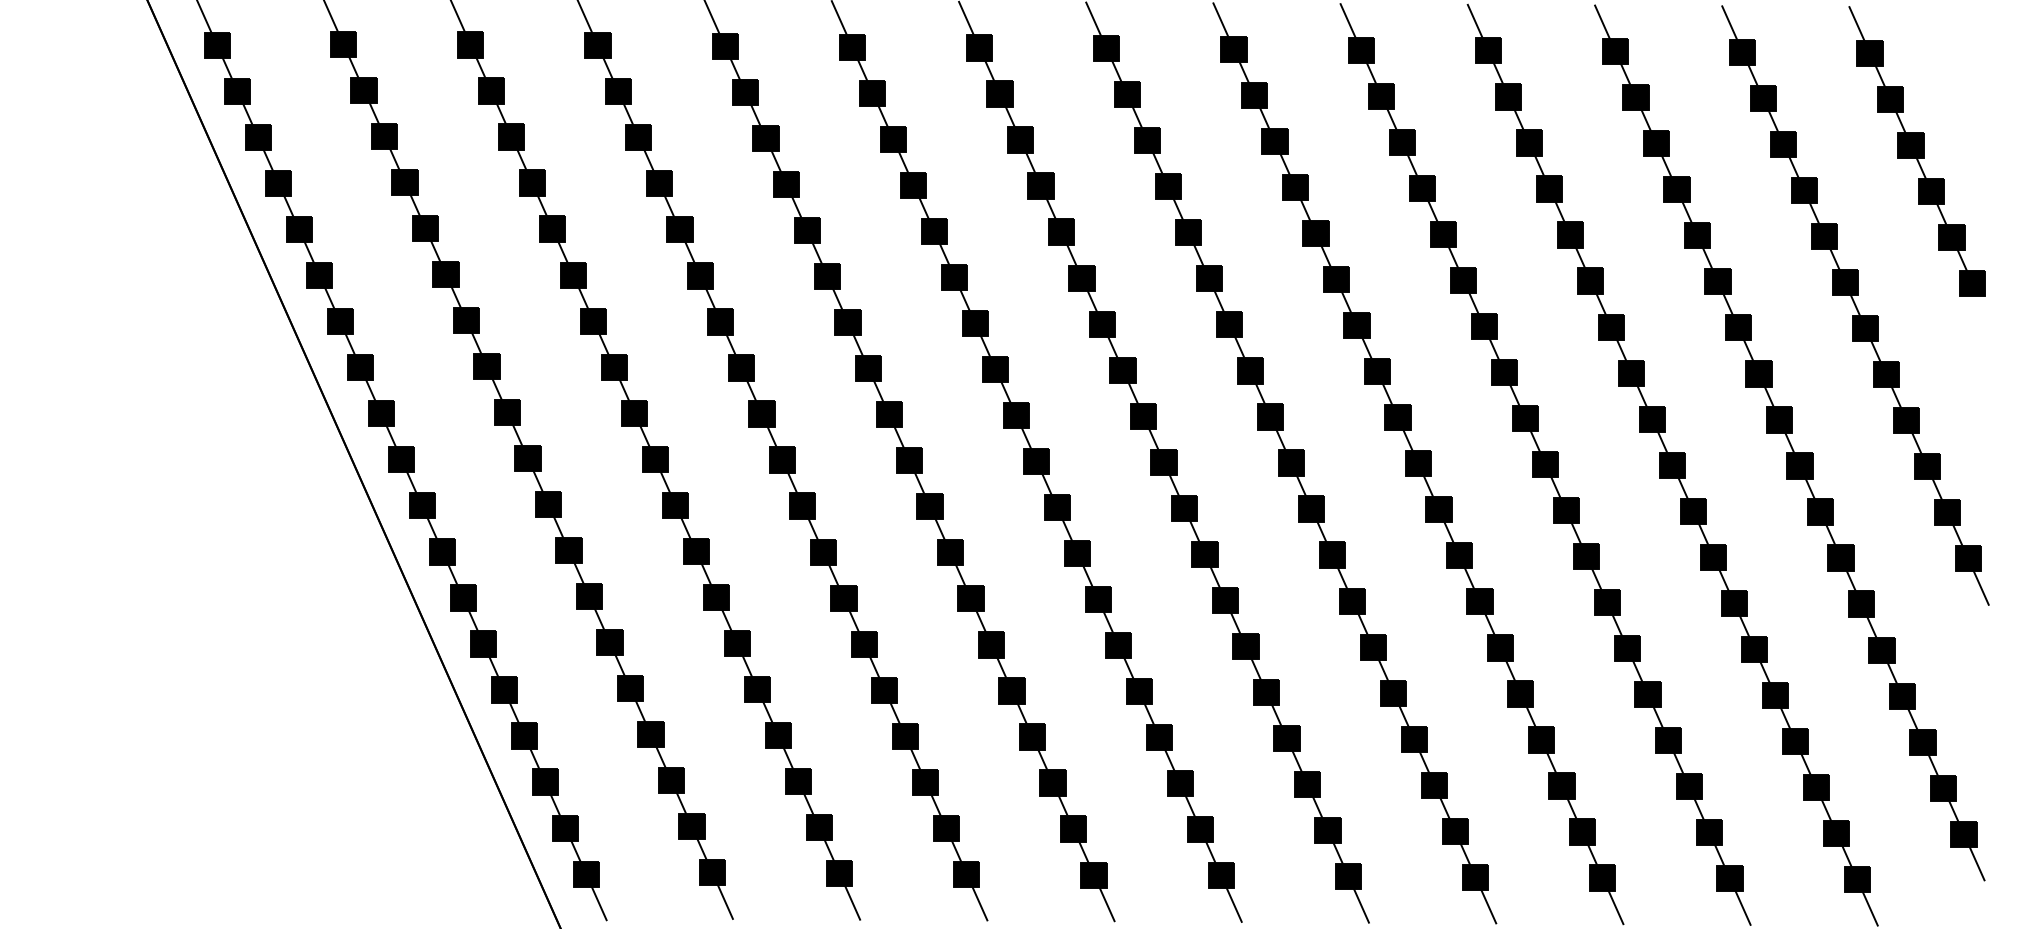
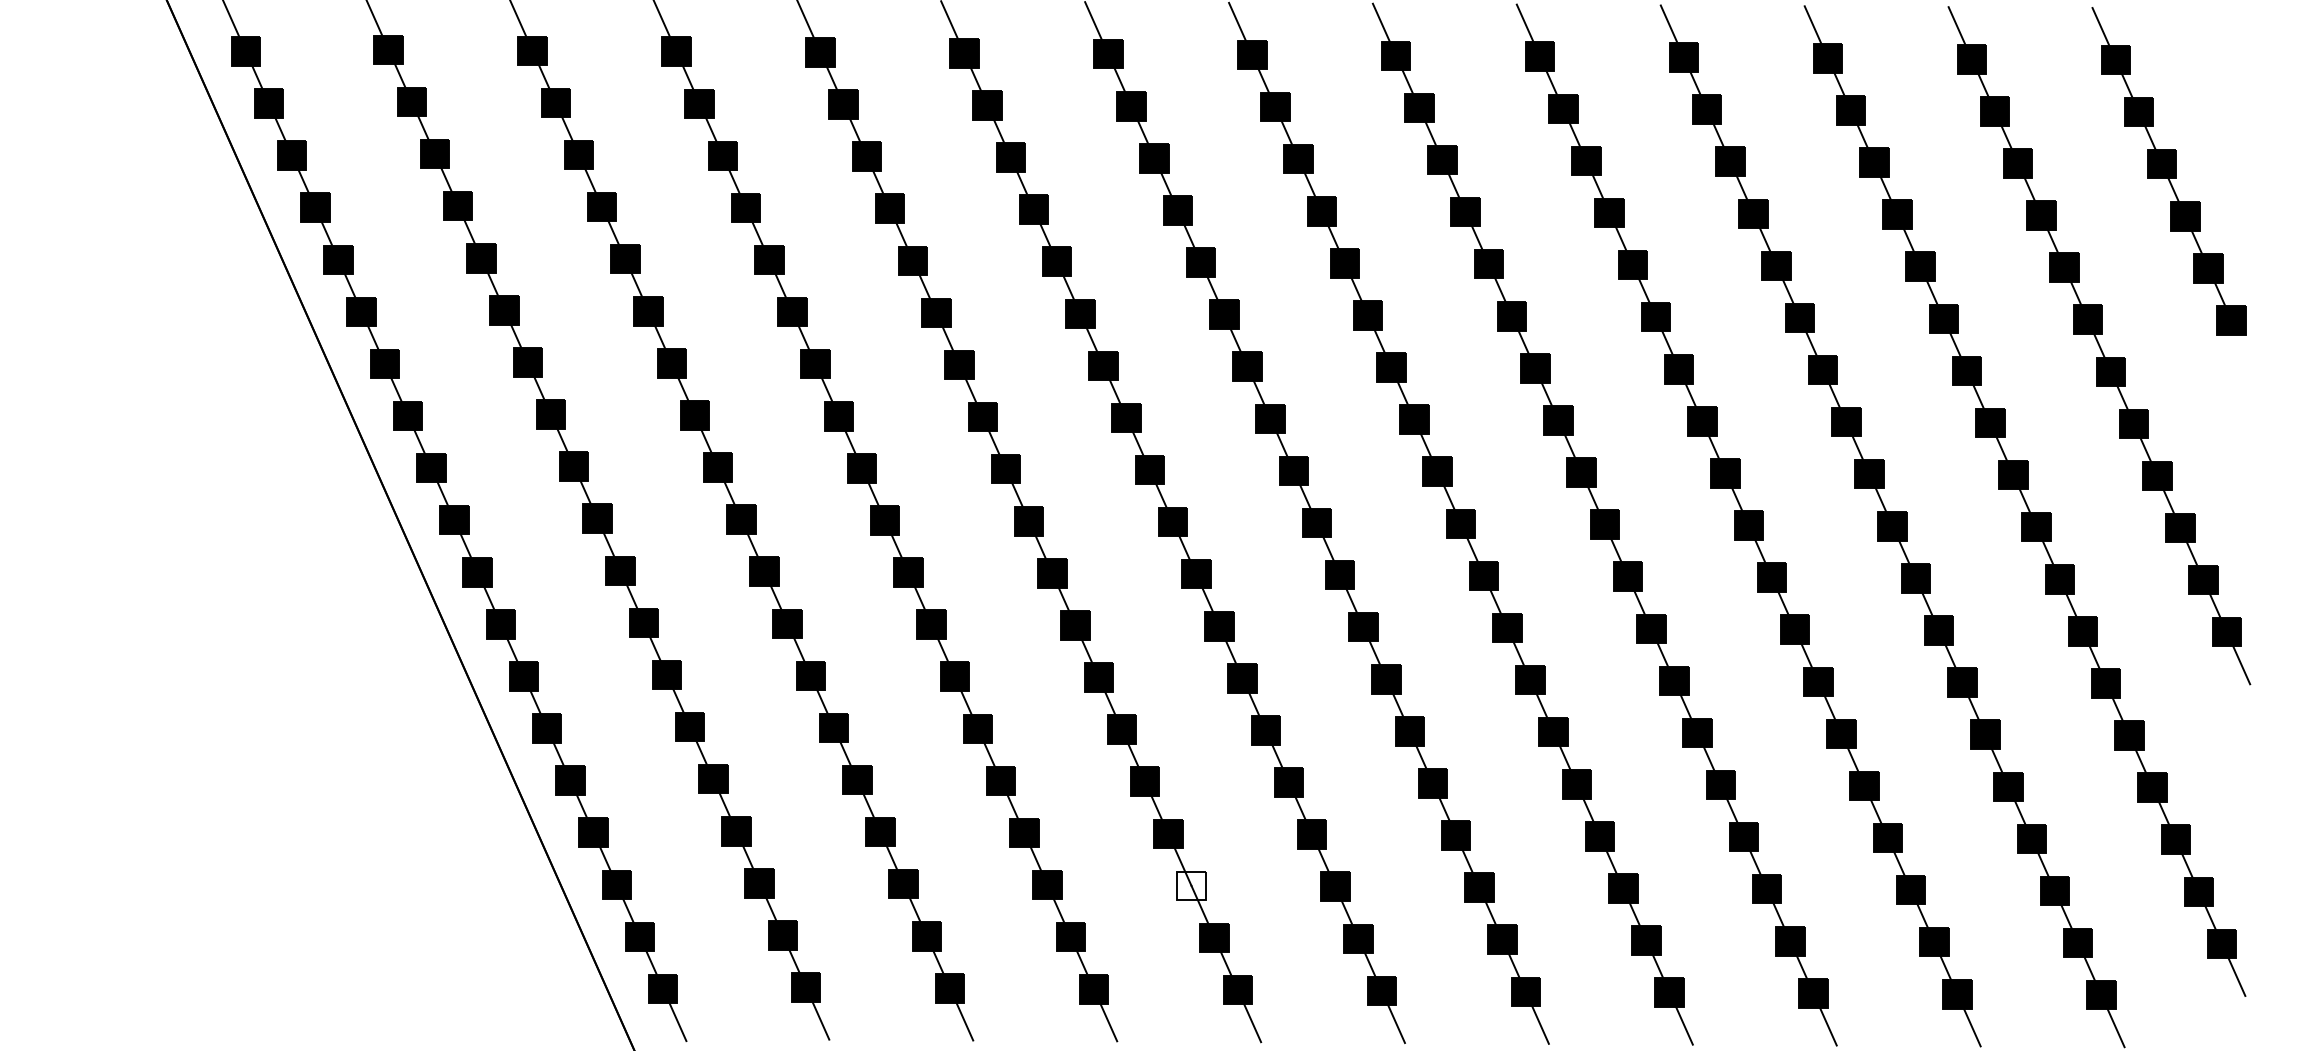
fill: (1052, 782) -> (1190, 885), removed

